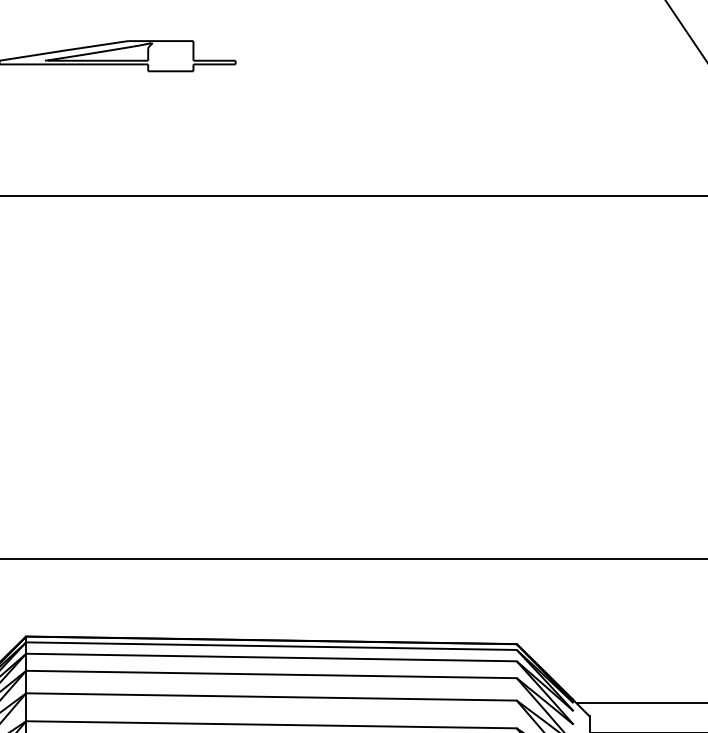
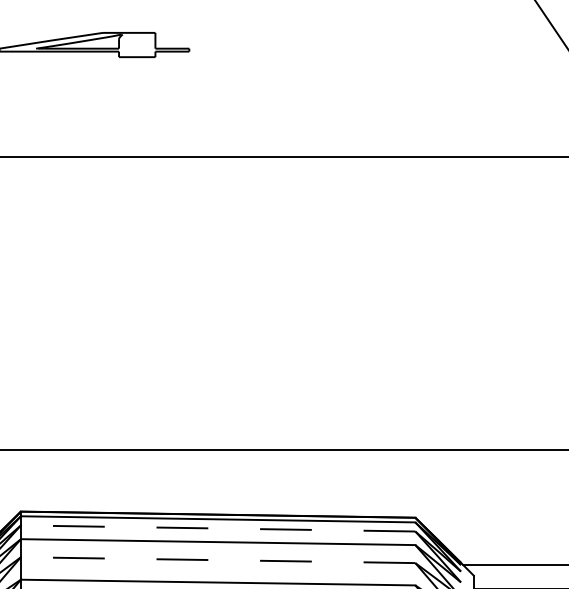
line: (270, 657) -> (217, 528), solid -> dashed
line: (270, 697) -> (217, 560), solid -> dashed

